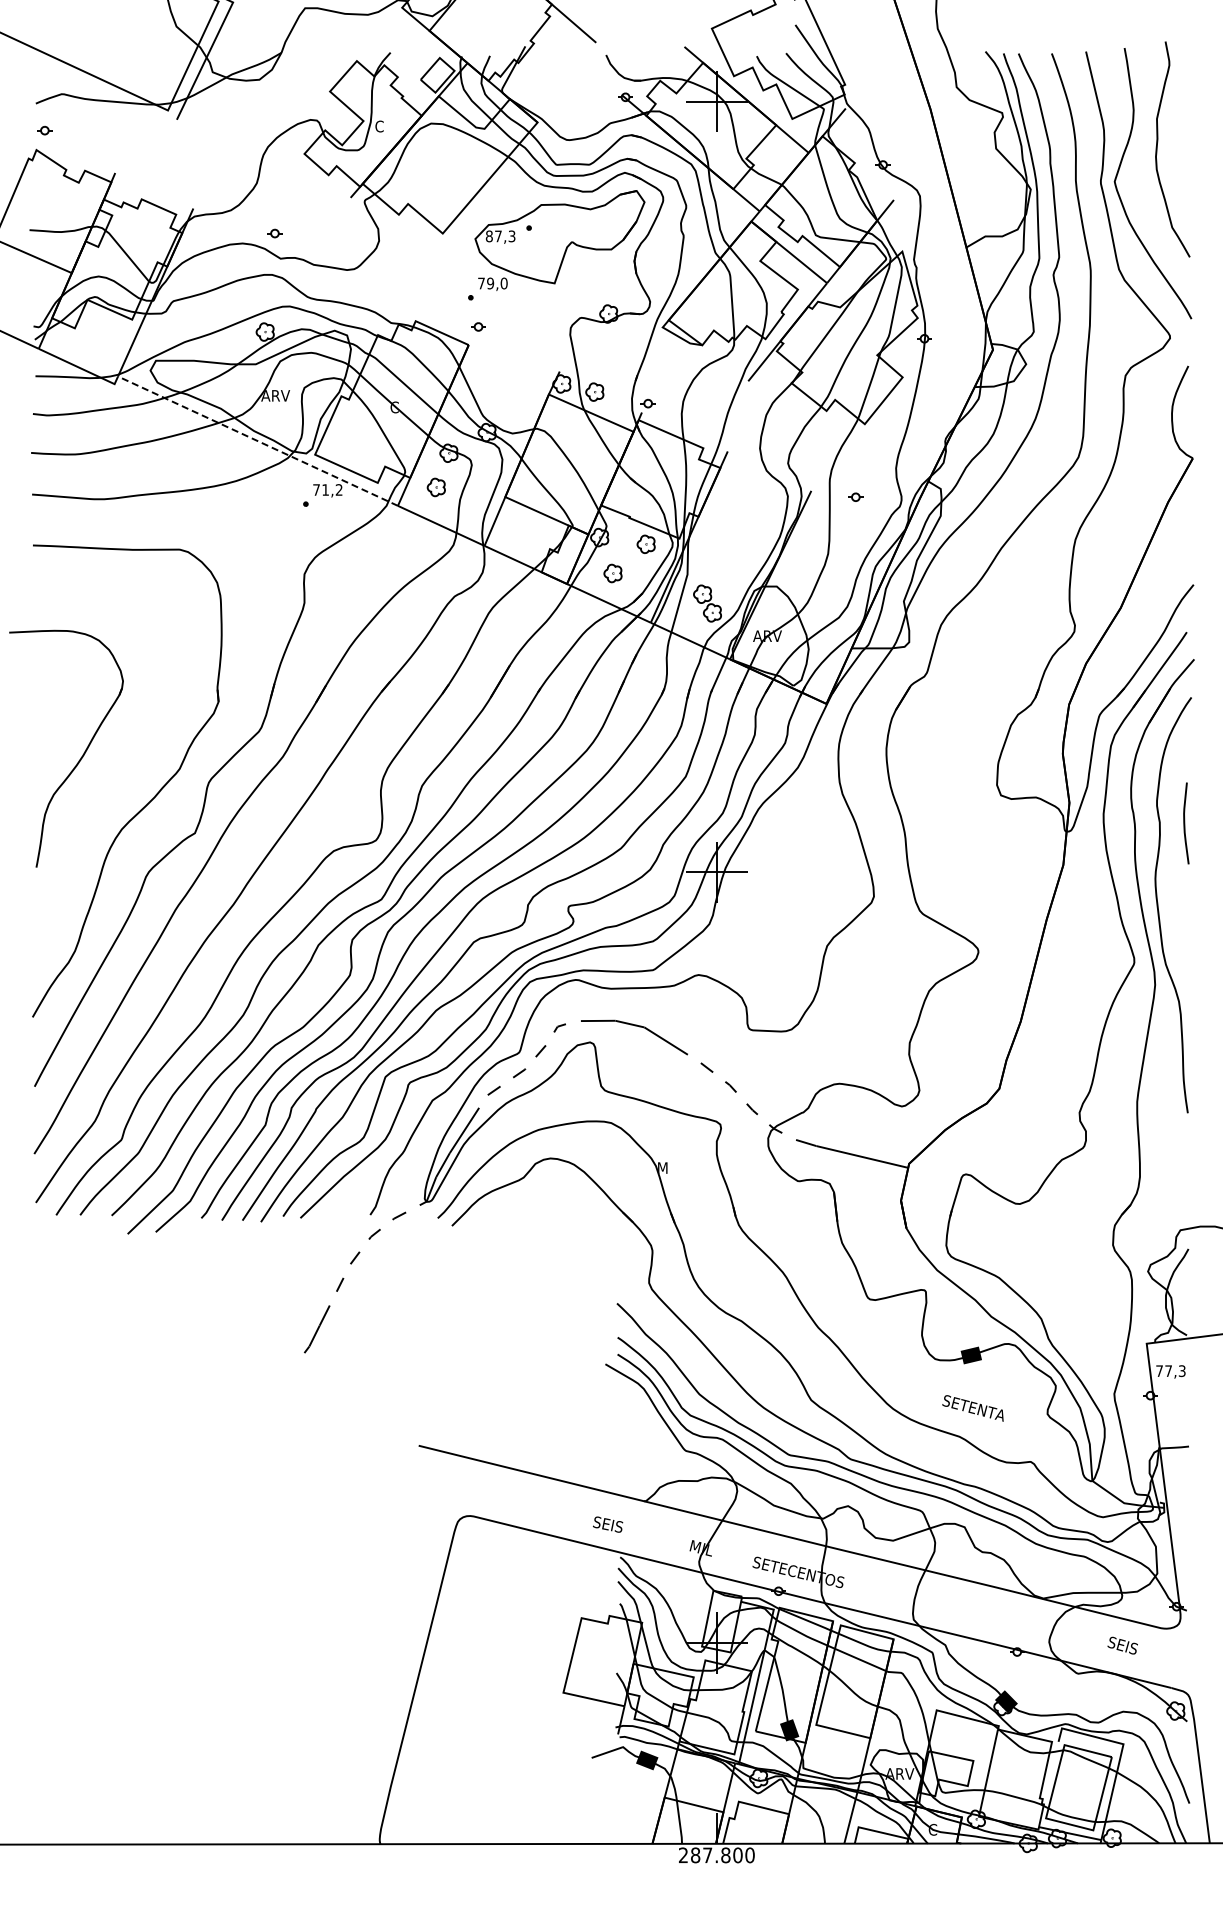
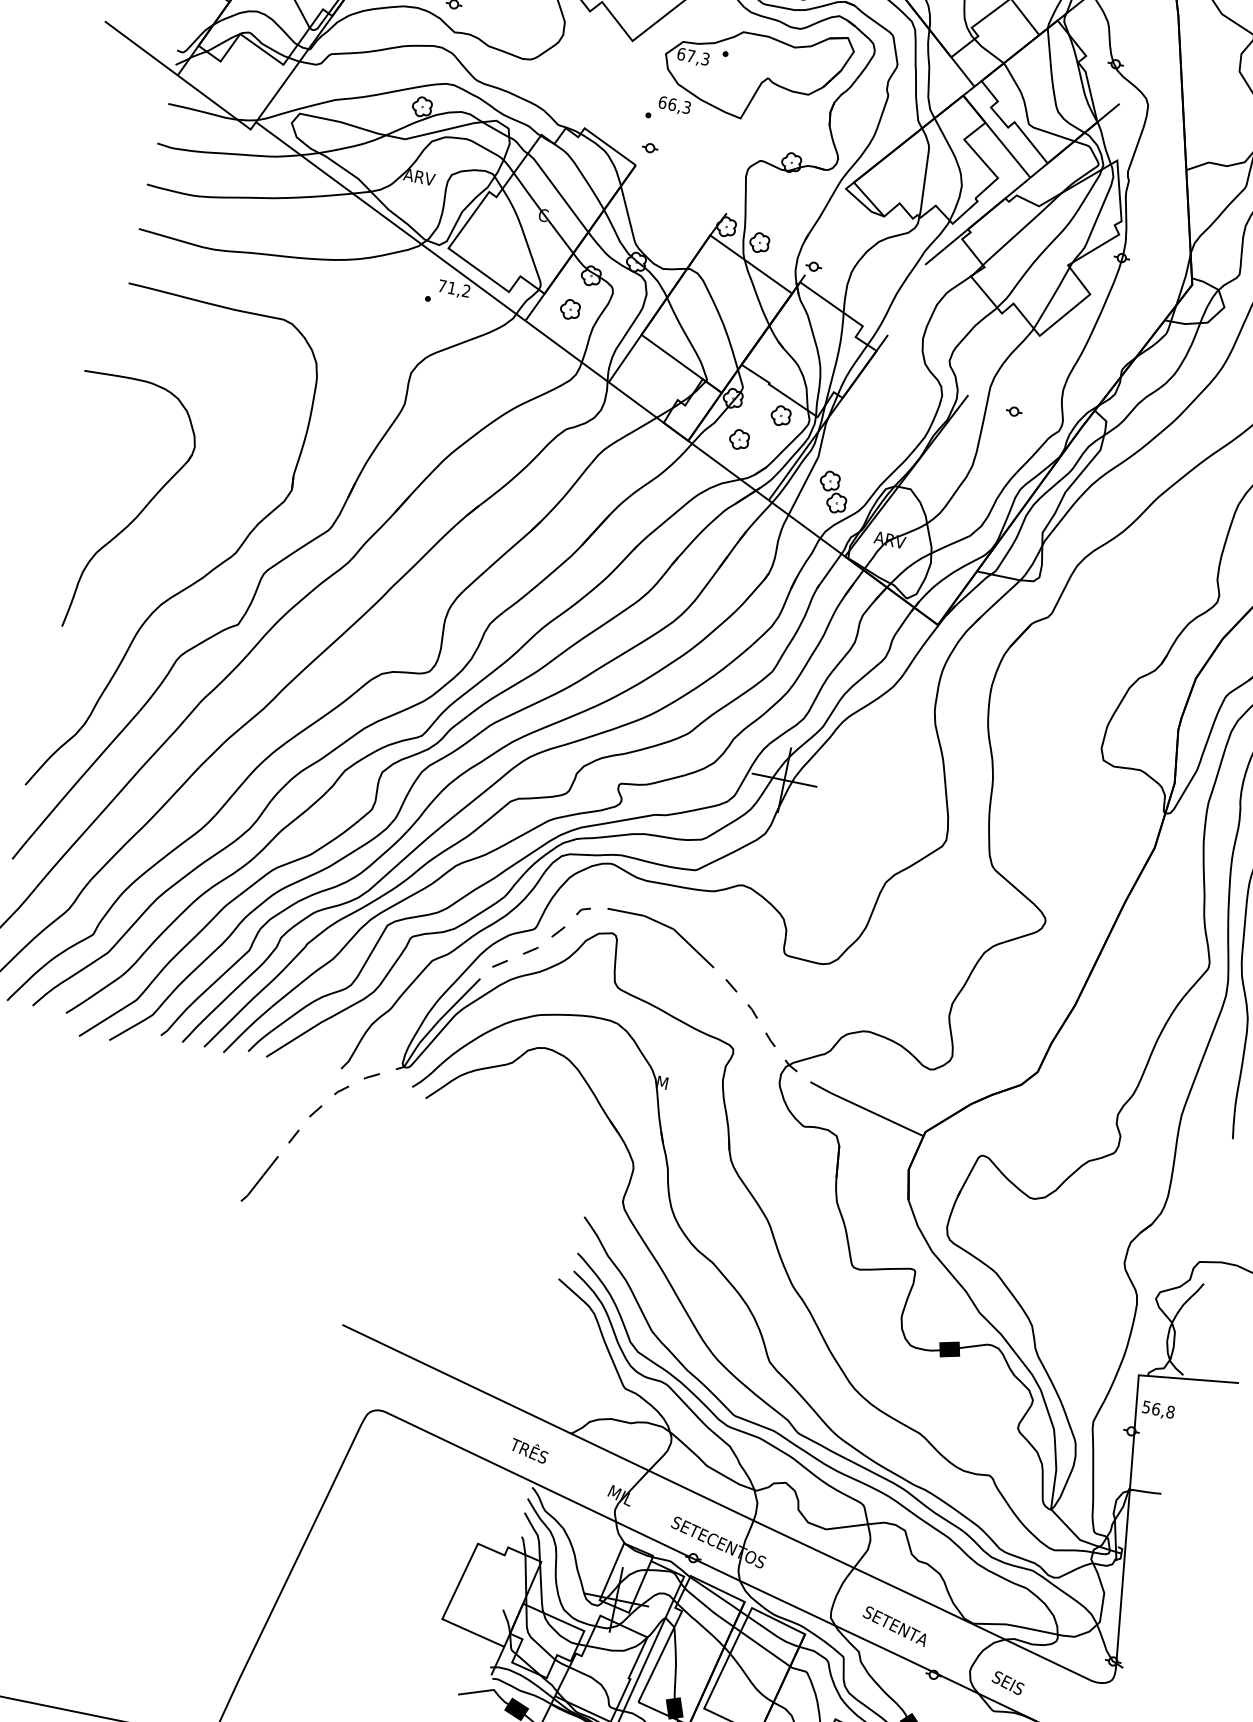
text: (488, 236) -> (680, 54), 87,3 -> 67,3
text: (492, 283) -> (674, 104), 79,0 -> 66,3
line: (258, 441) -> (391, 221), dashed -> solid
text: (1170, 1371) -> (1158, 1409), 77,3 -> 56,8
text: (972, 1408) -> (894, 1626), moved
text: (610, 1524) -> (529, 1450), SEIS -> TRÊS
text: (1122, 1645) -> (1007, 1682), moved

